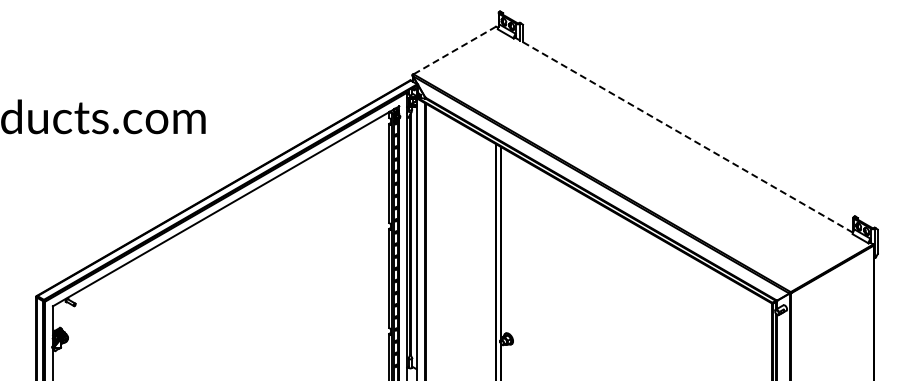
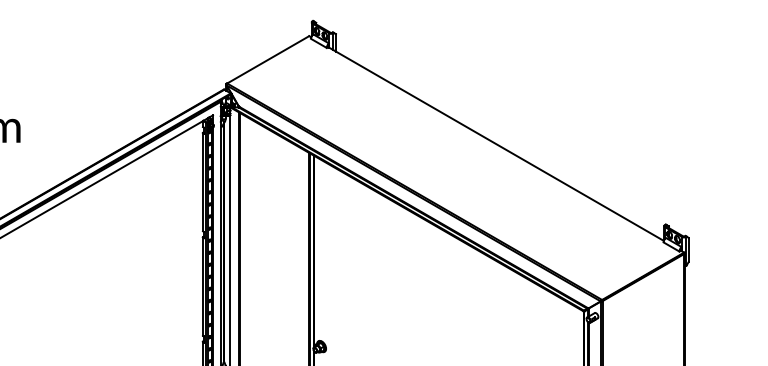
line: (454, 50) -> (267, 59), dashed -> solid
line: (683, 134) -> (495, 143), dashed -> solid

